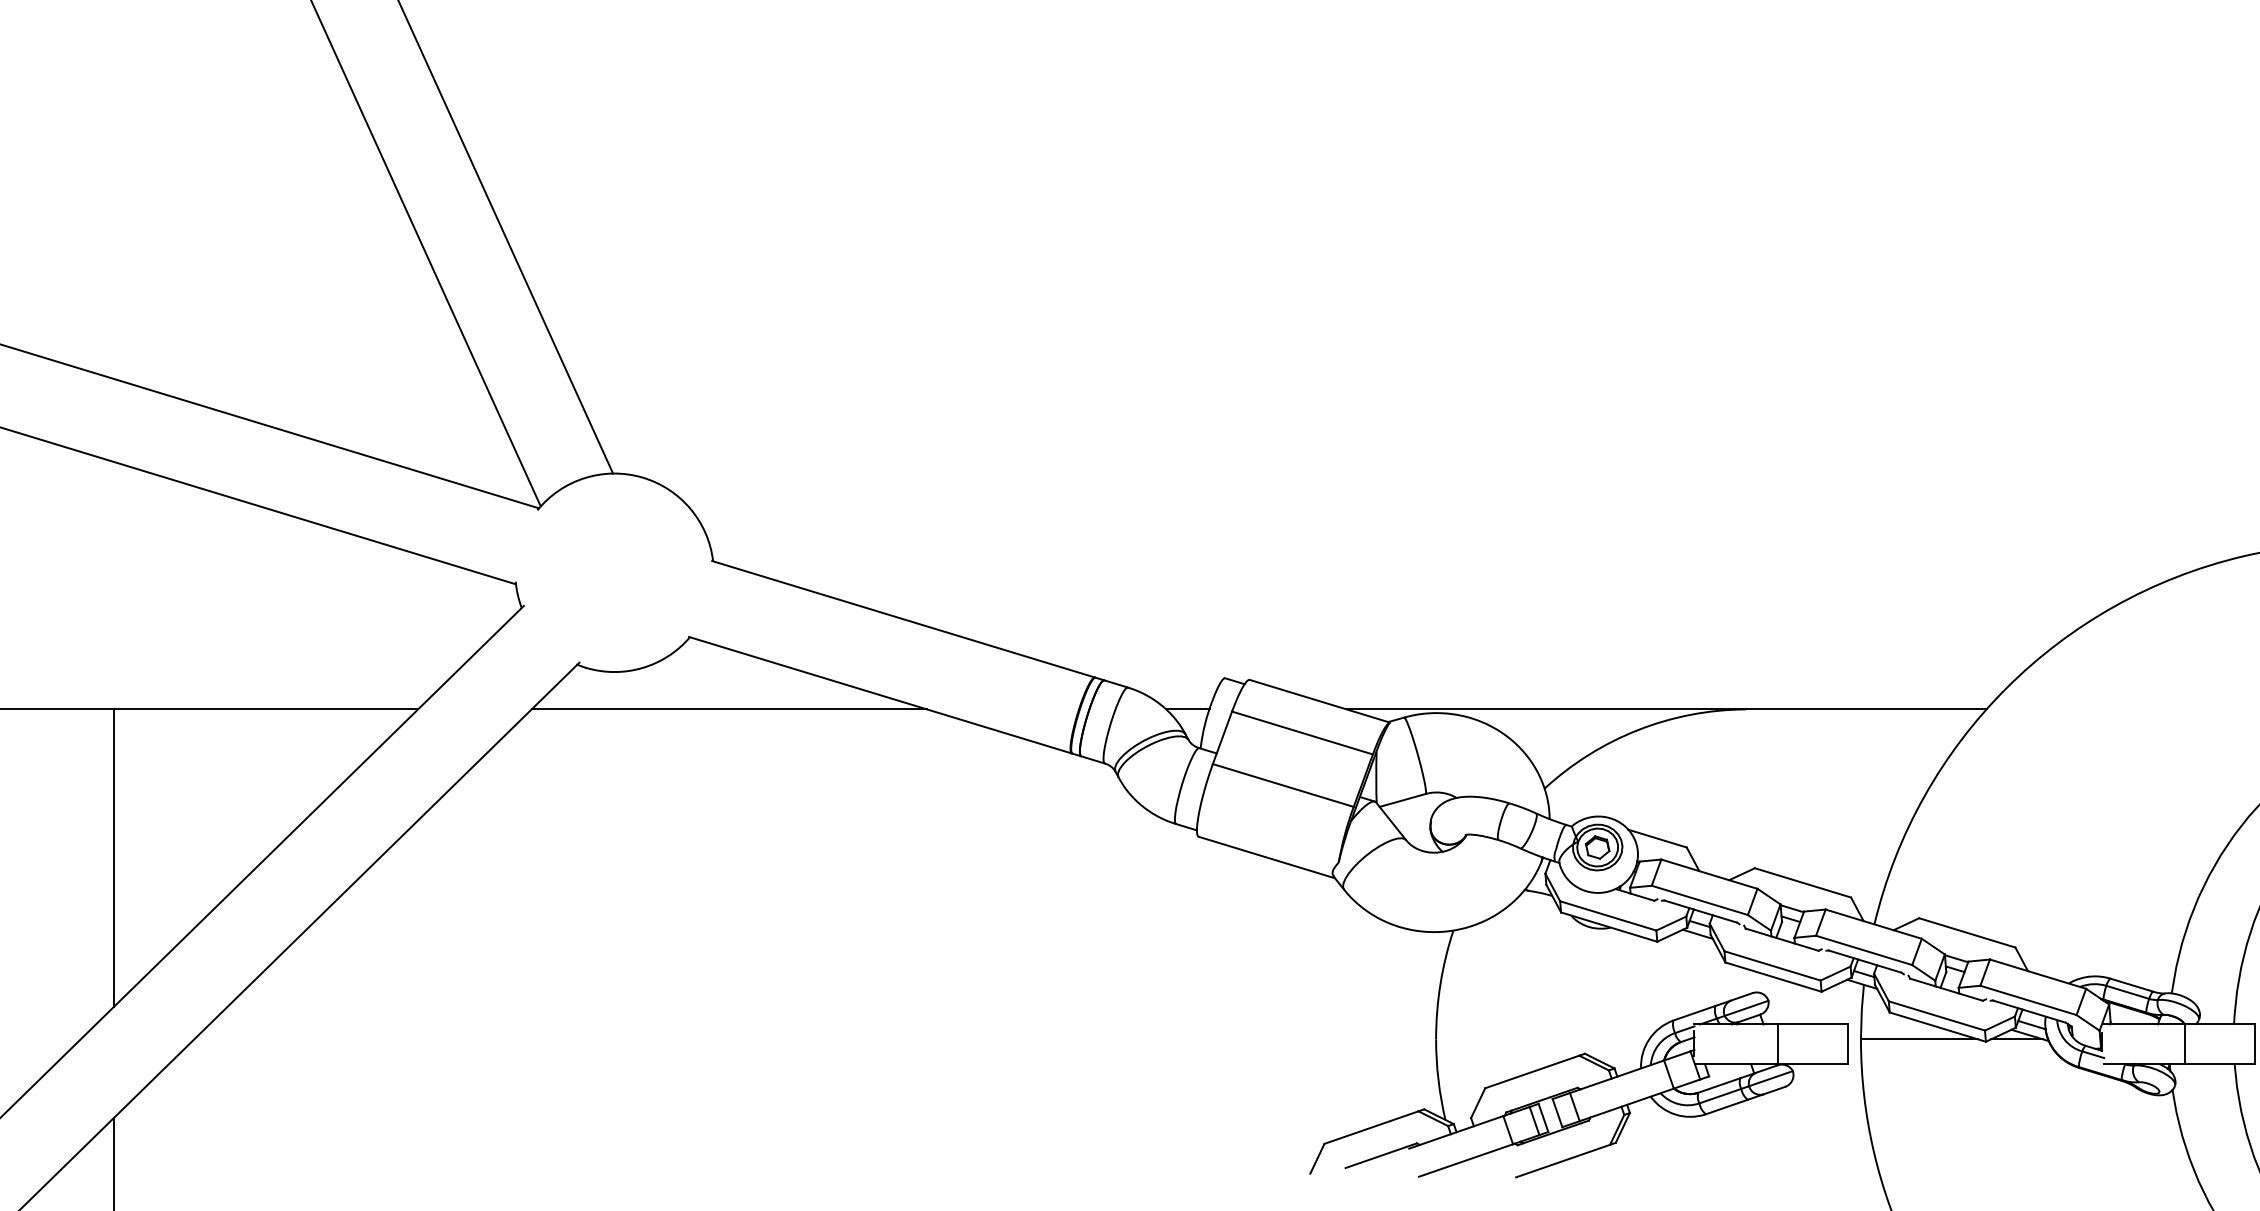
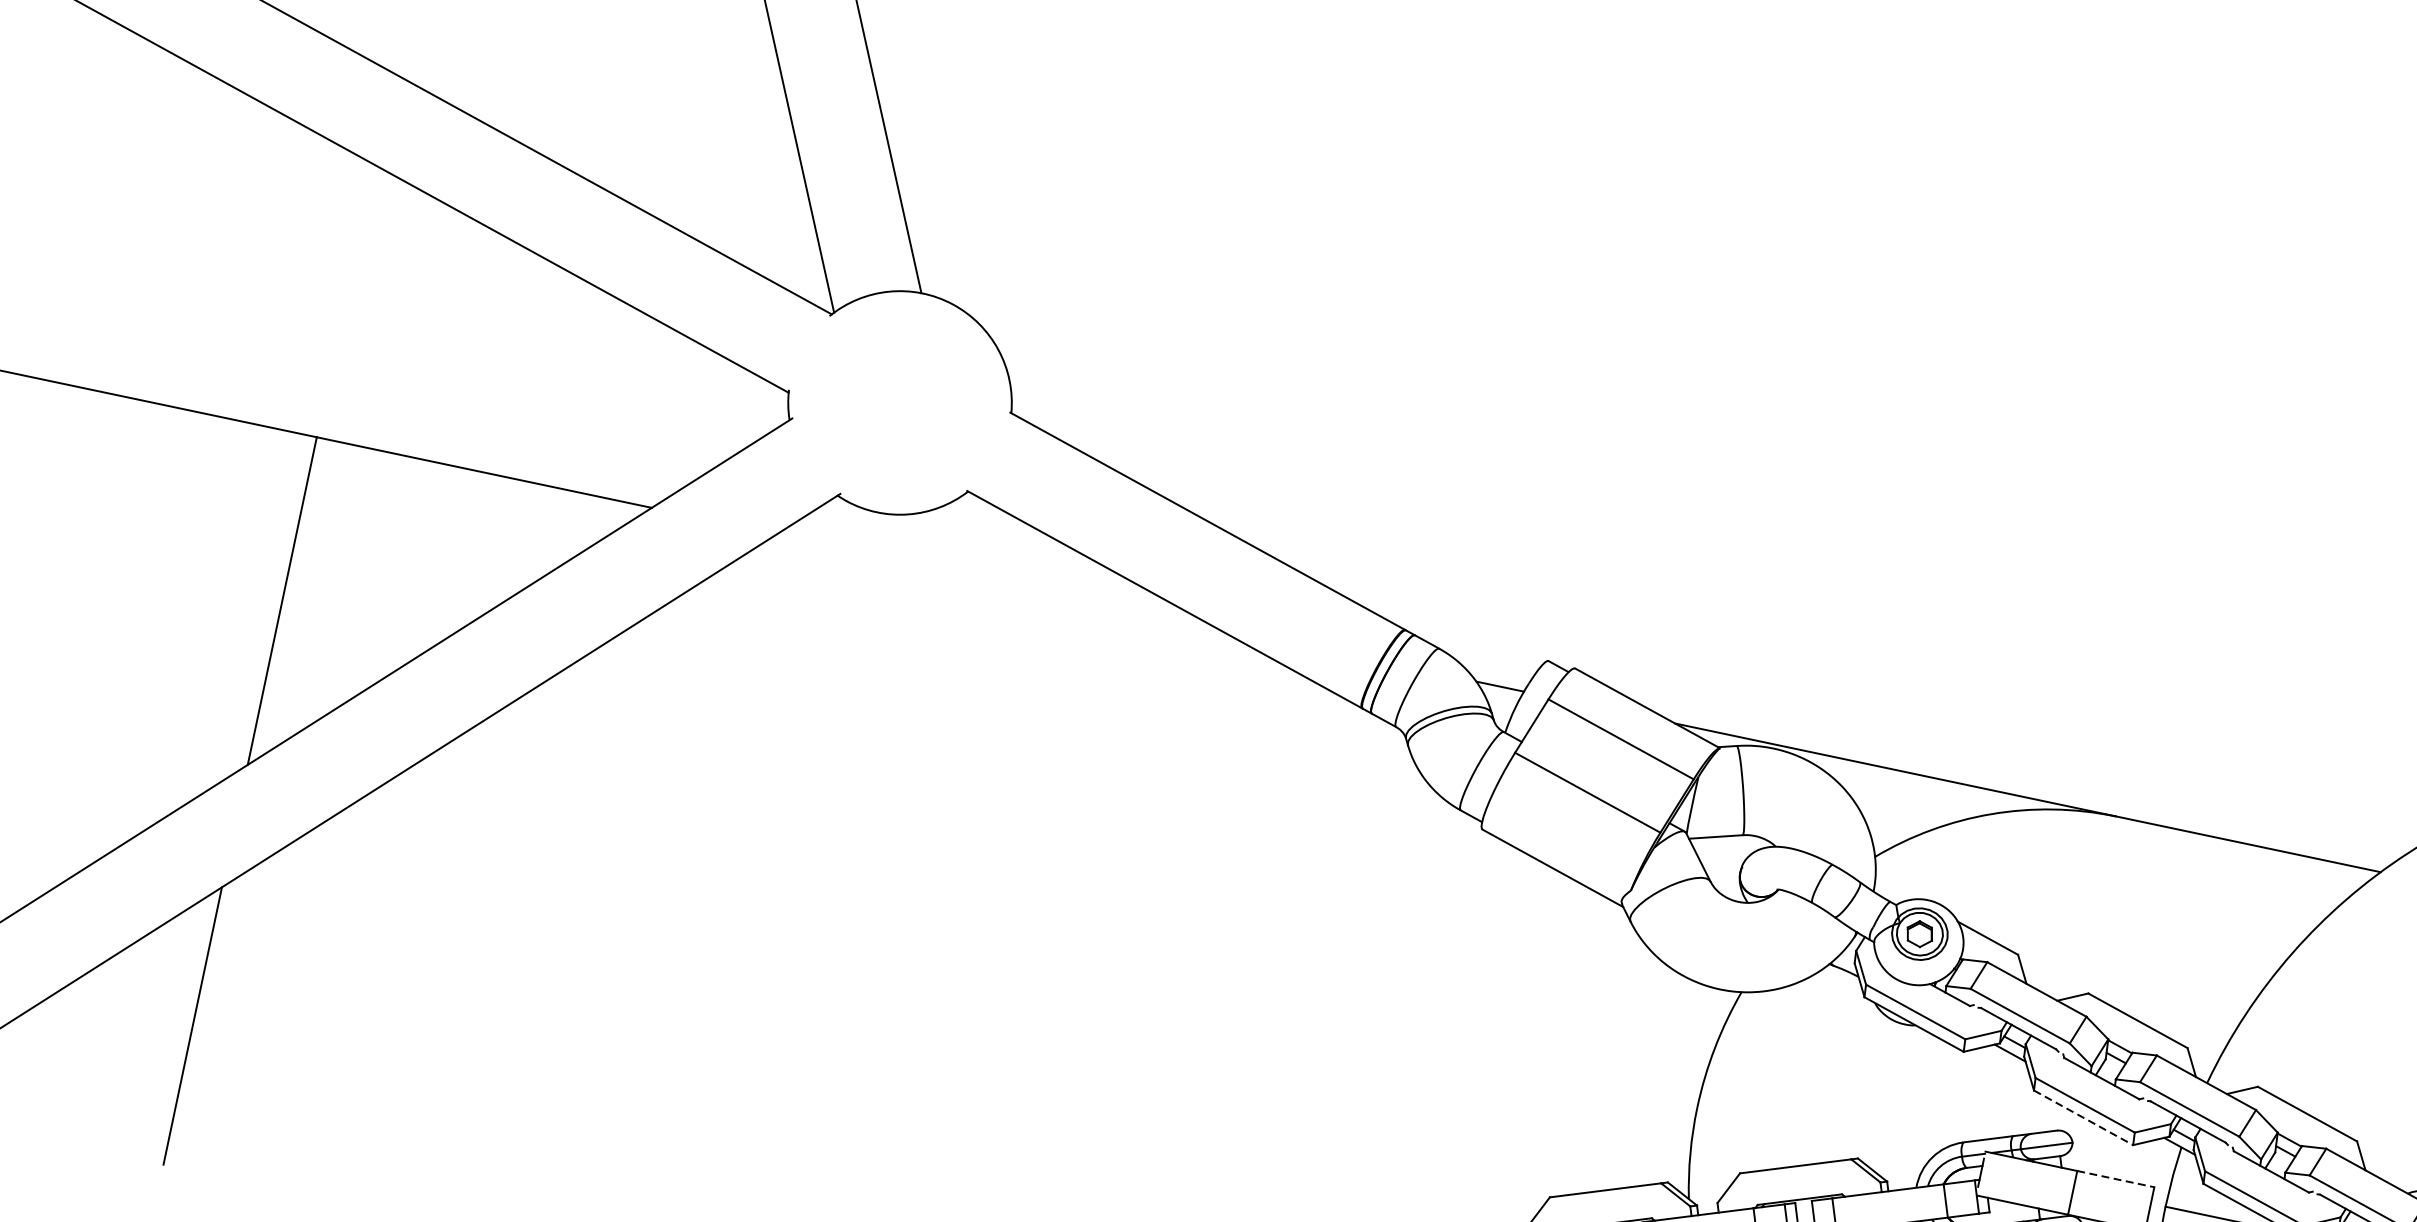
line: (728, 709) -> (993, 580), removed
line: (1773, 977) -> (2083, 1118), solid -> dashed
line: (1812, 1024) -> (2115, 1179), solid -> dashed

